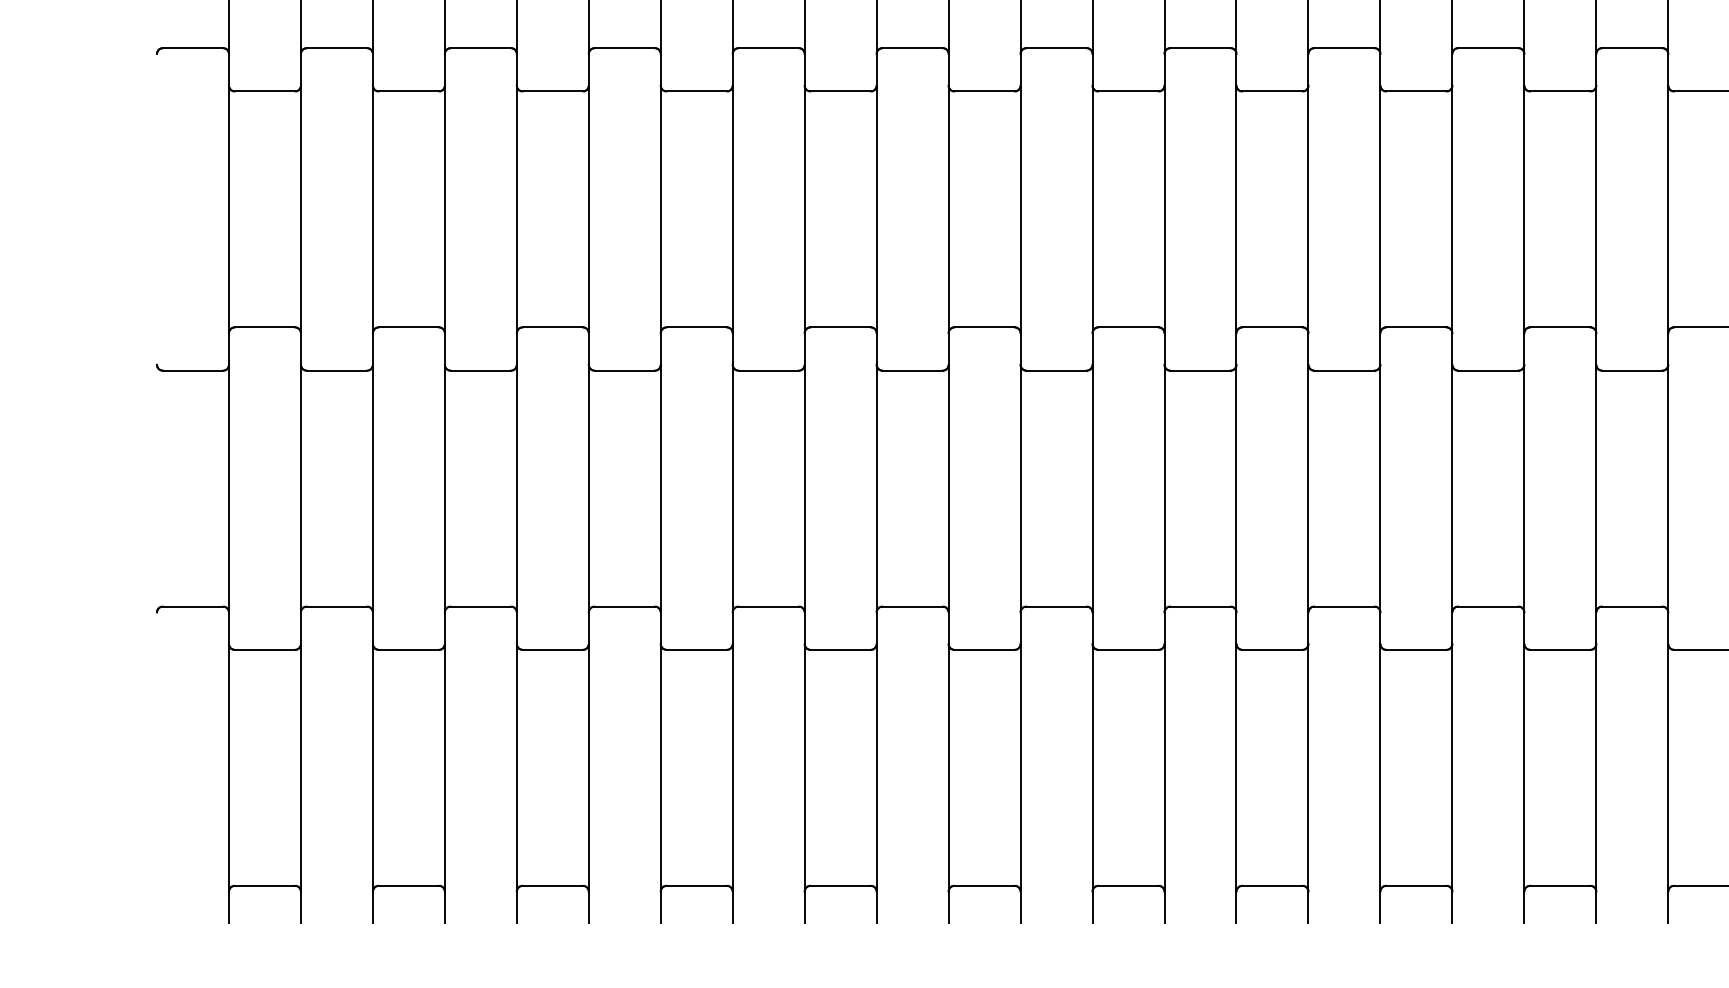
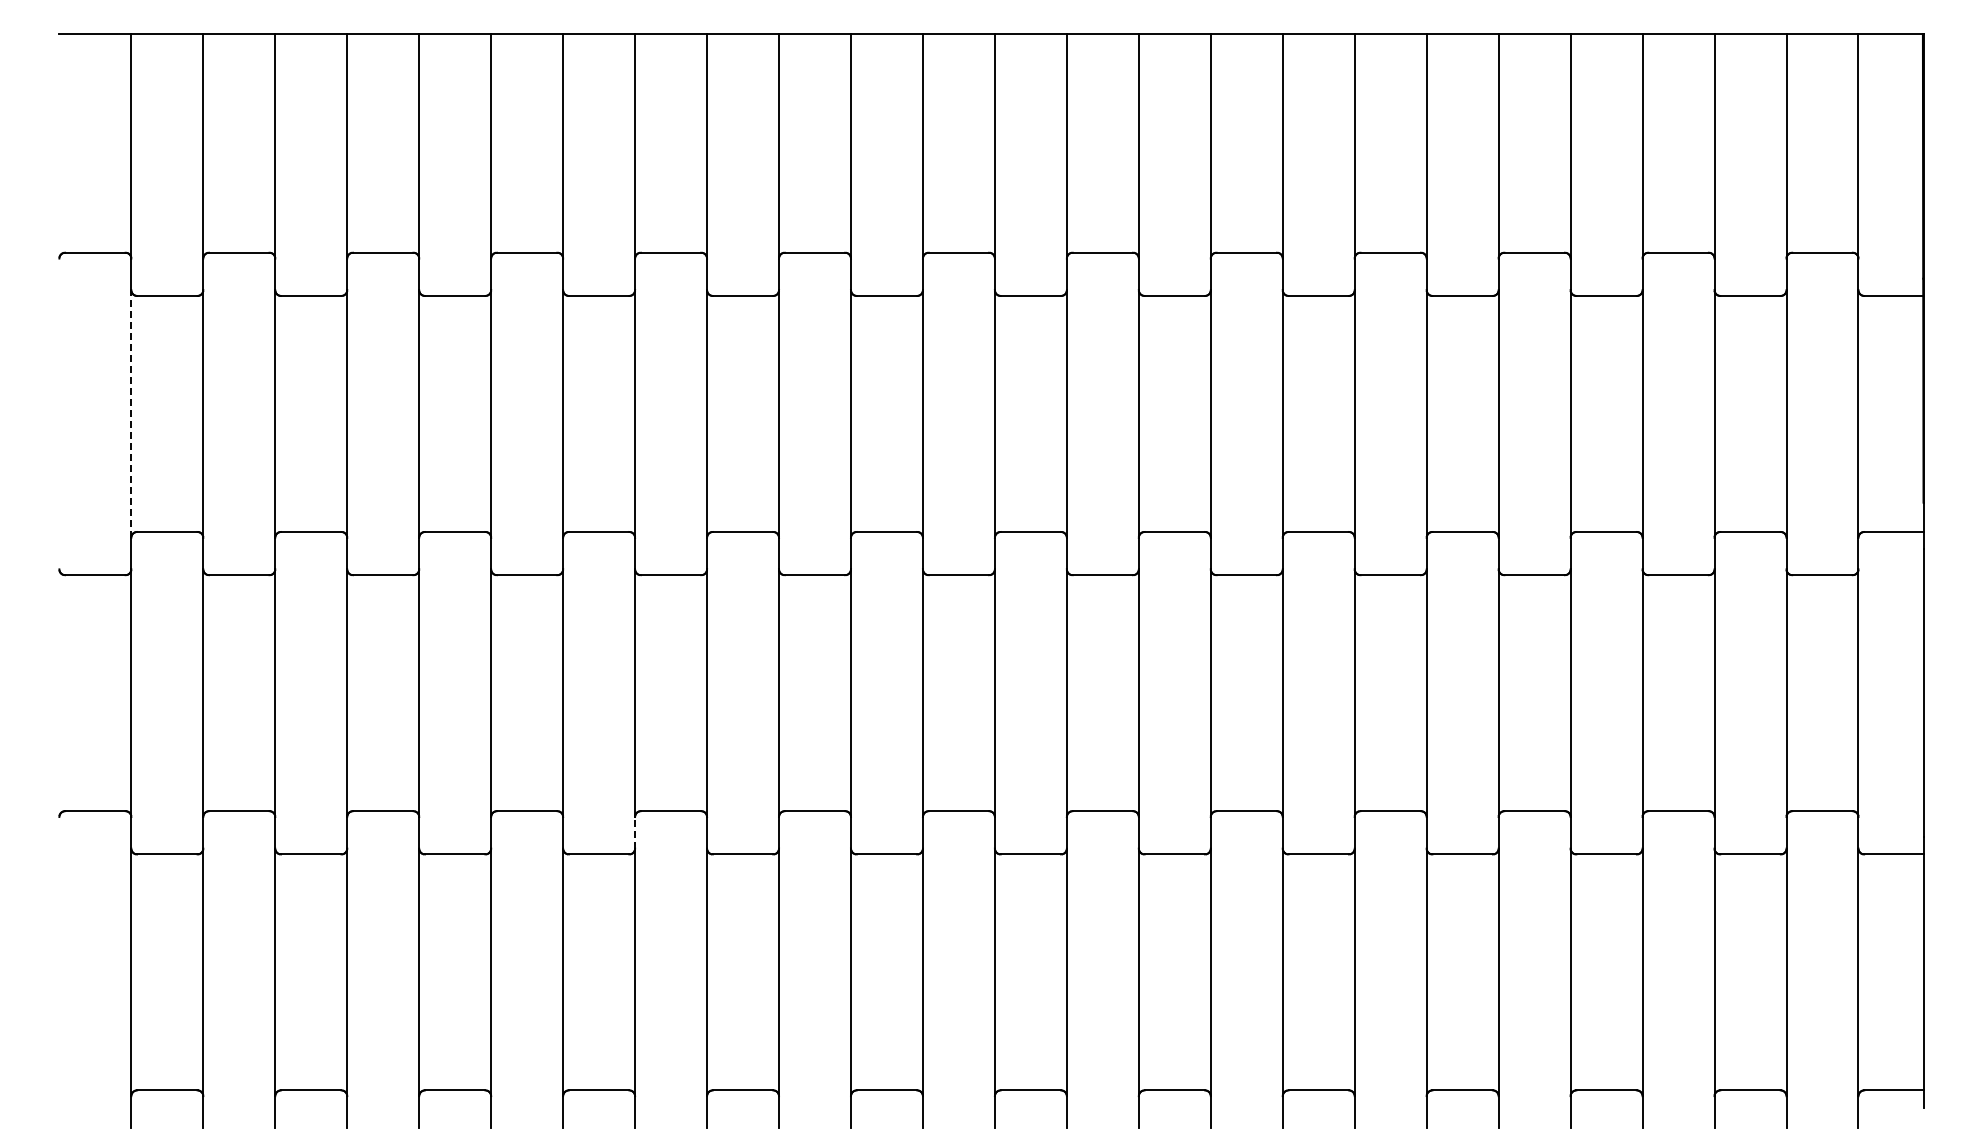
line: (229, 208) -> (131, 413), solid -> dashed
line: (733, 627) -> (635, 832), solid -> dashed

